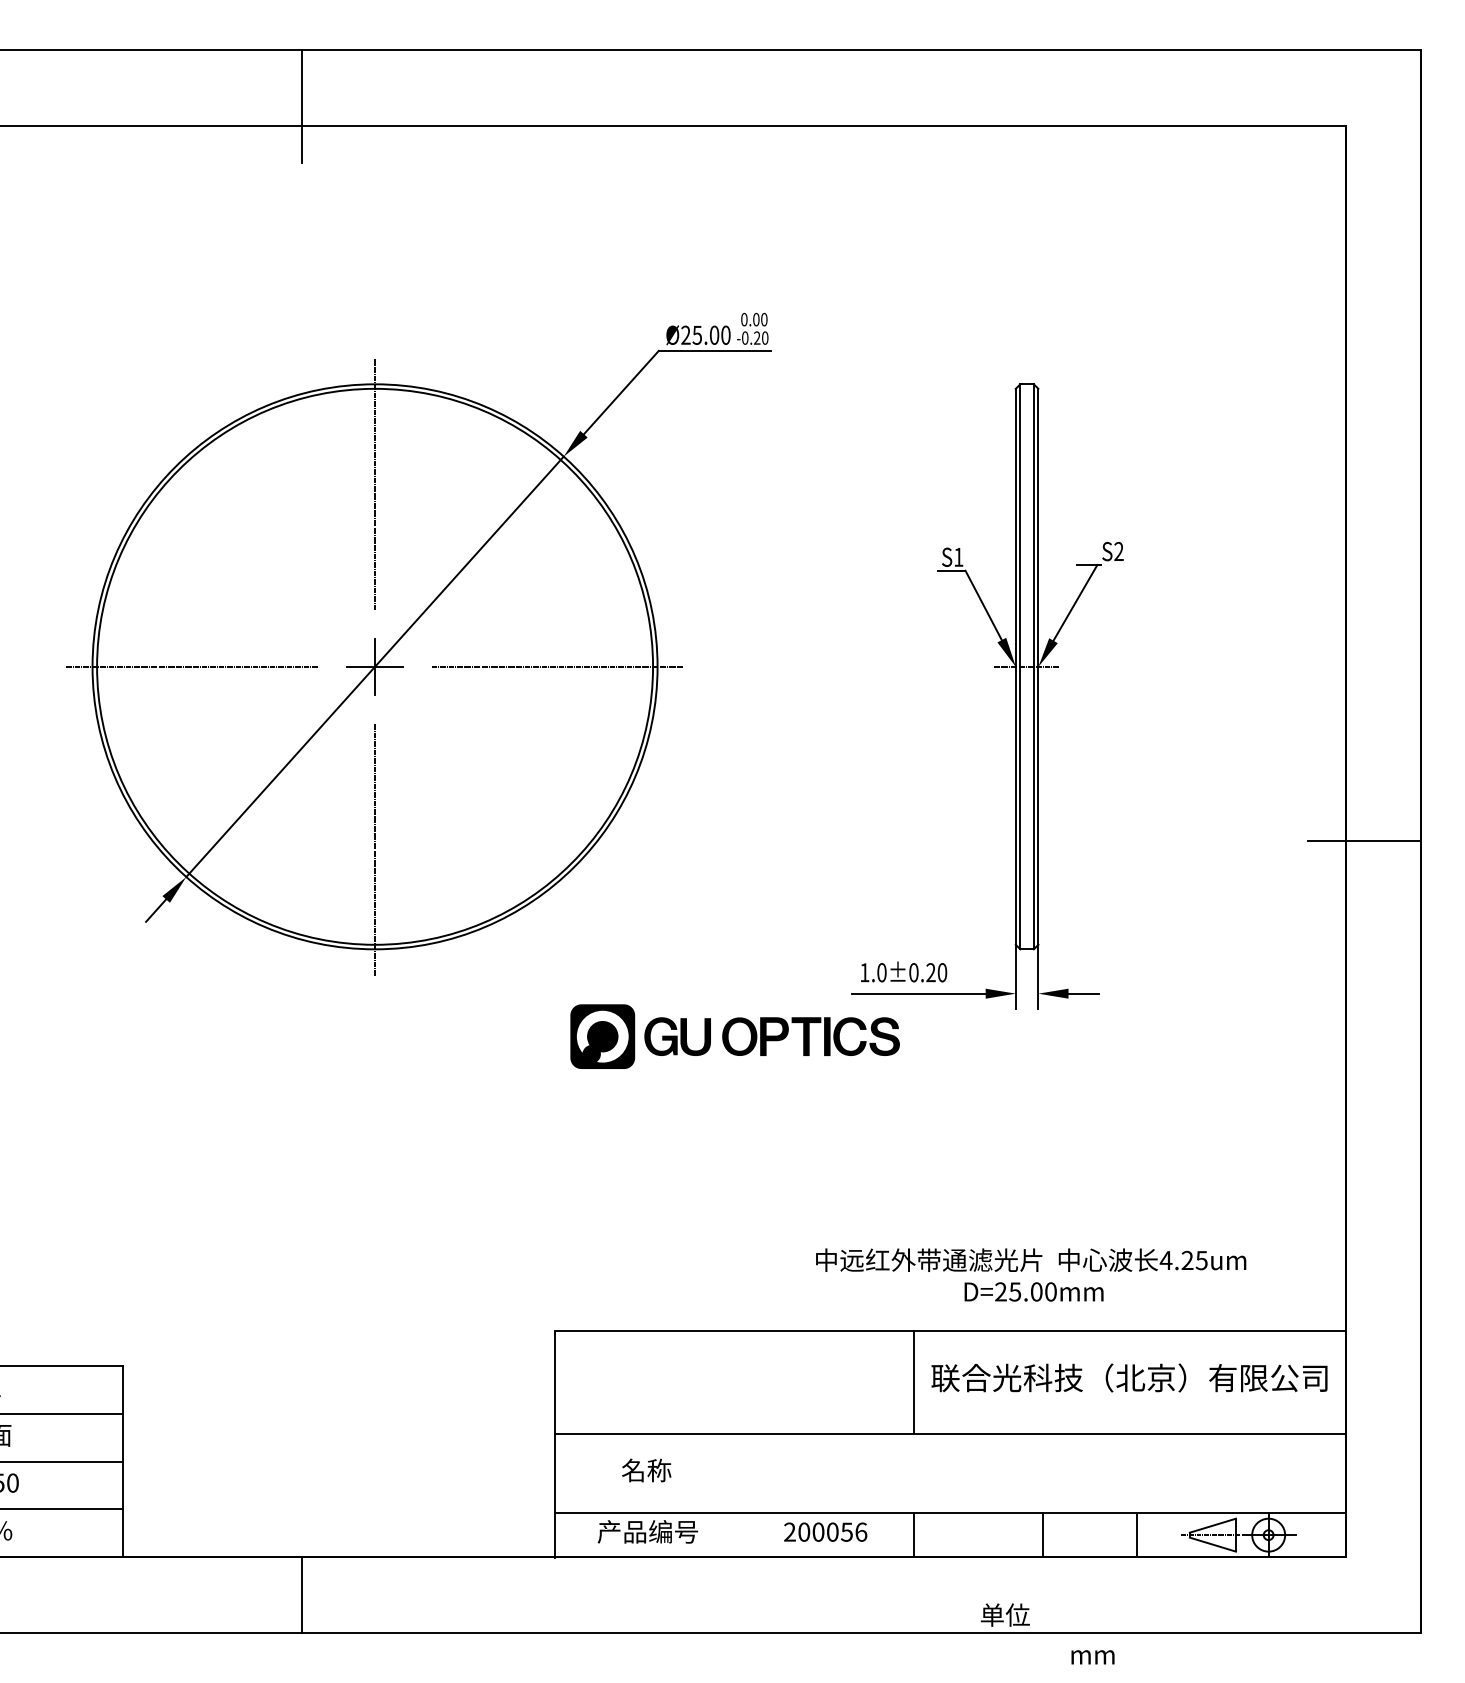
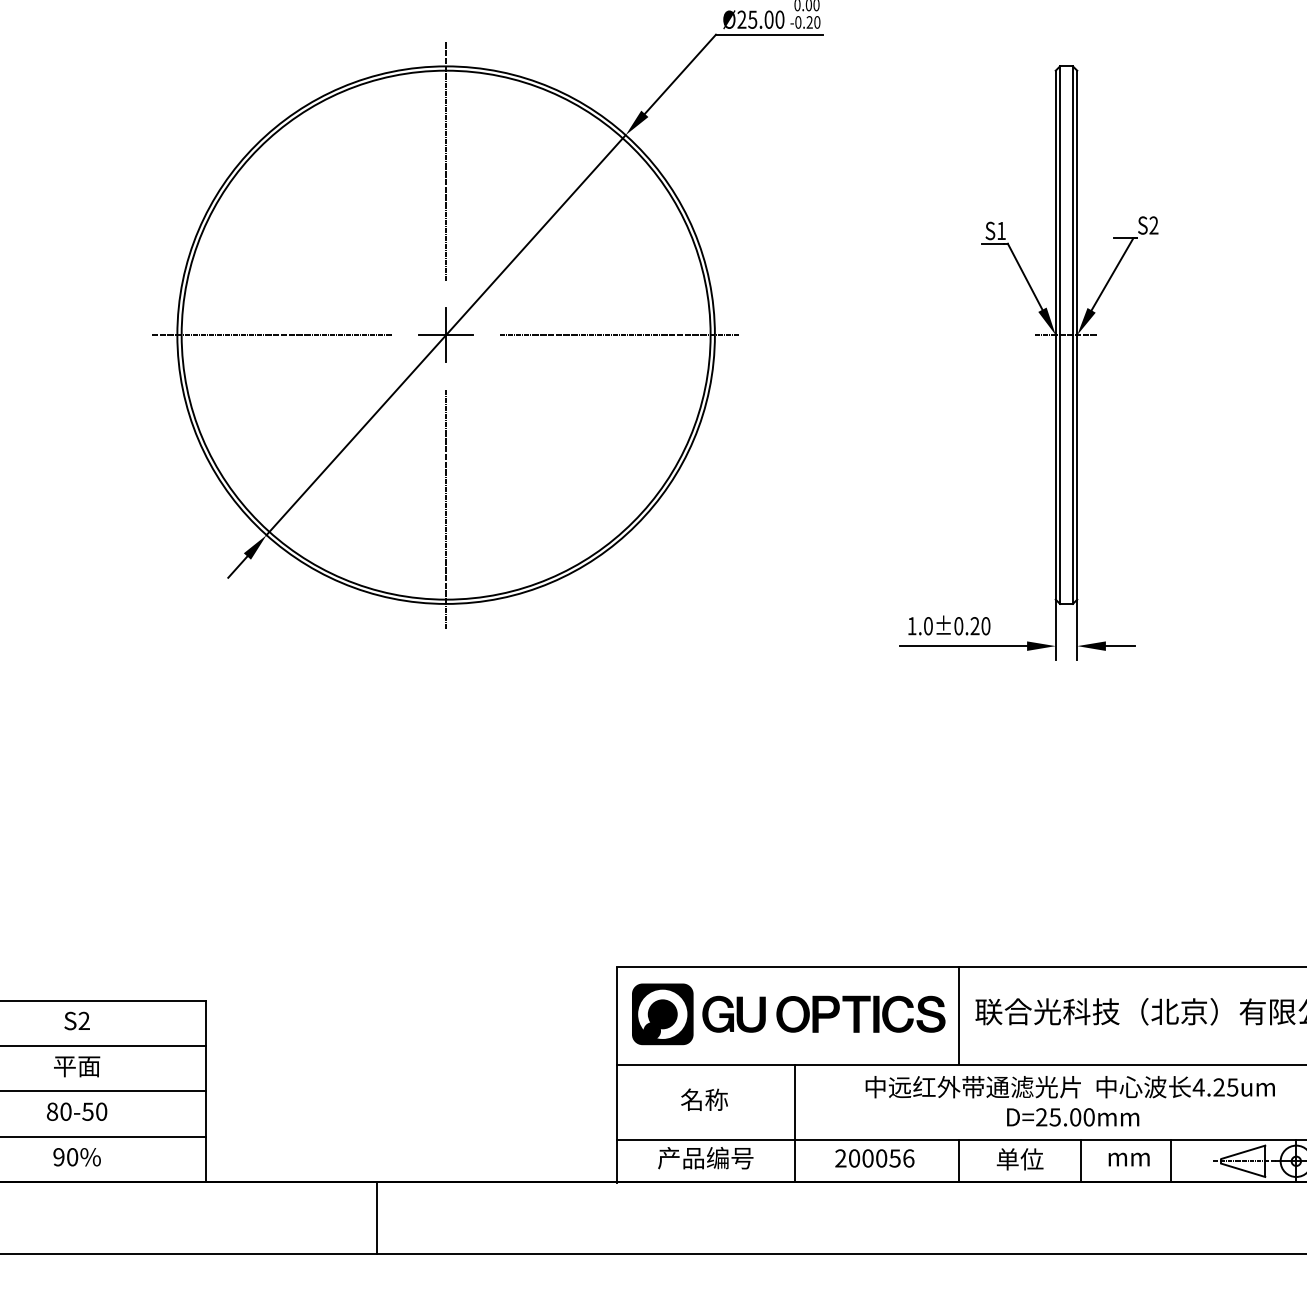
part: (734, 1036) -> (788, 1014), moved
text: (1031, 1274) -> (1070, 1100), moved
line: (741, 1495) -> (794, 1123), added
text: (1005, 1614) -> (1020, 1158), moved
text: (1092, 1657) -> (1128, 1159), moved

